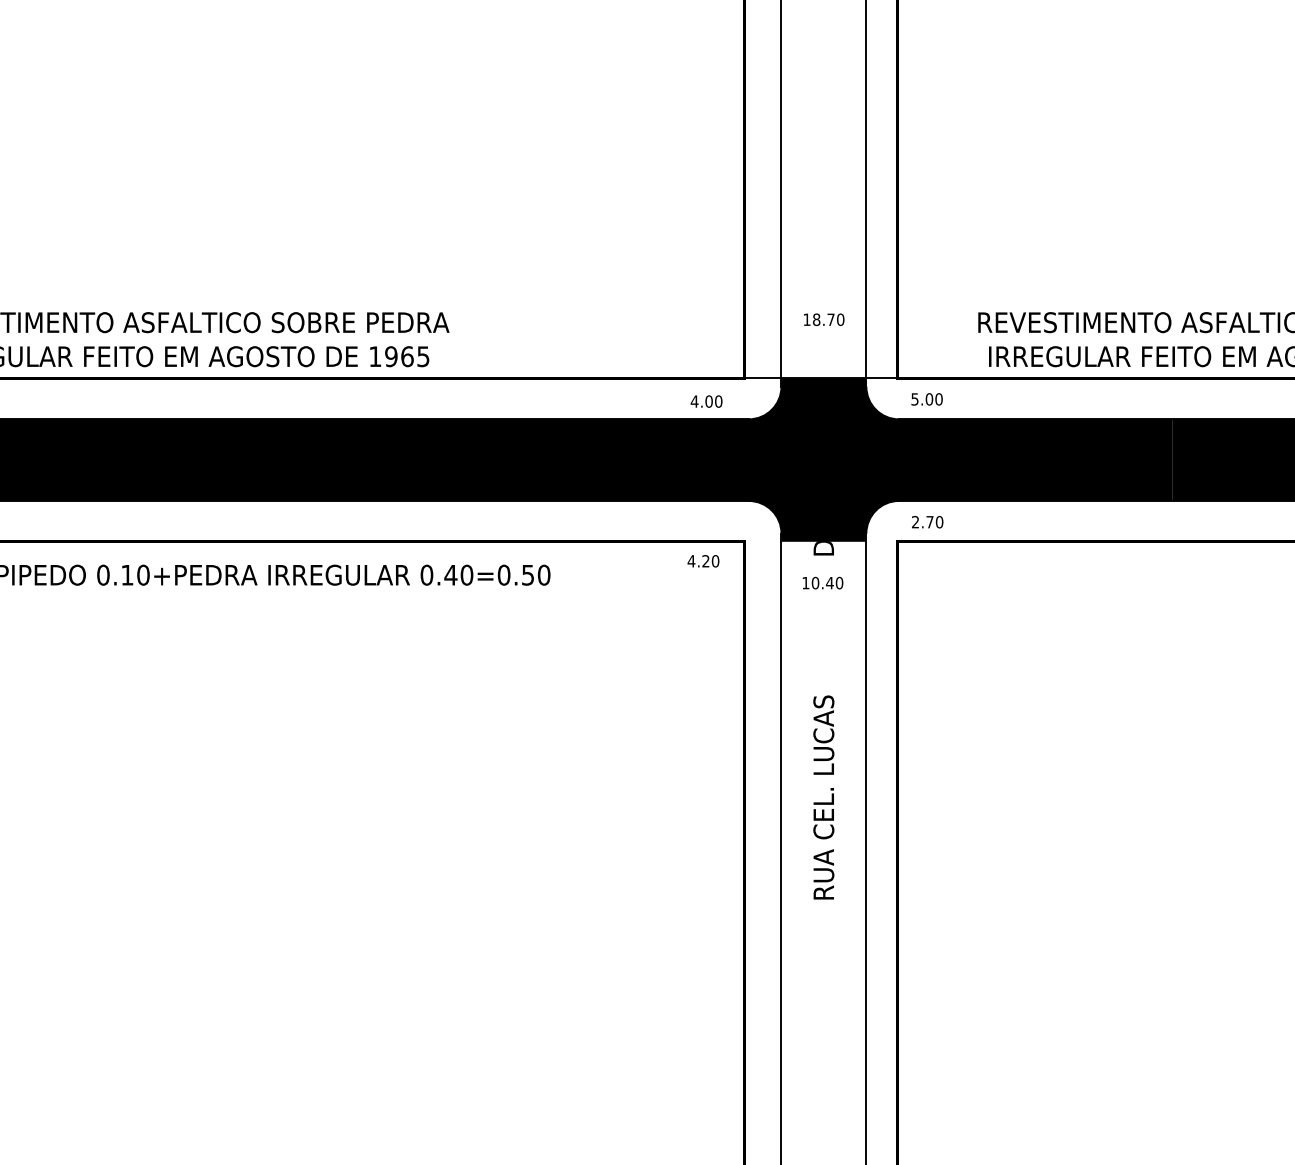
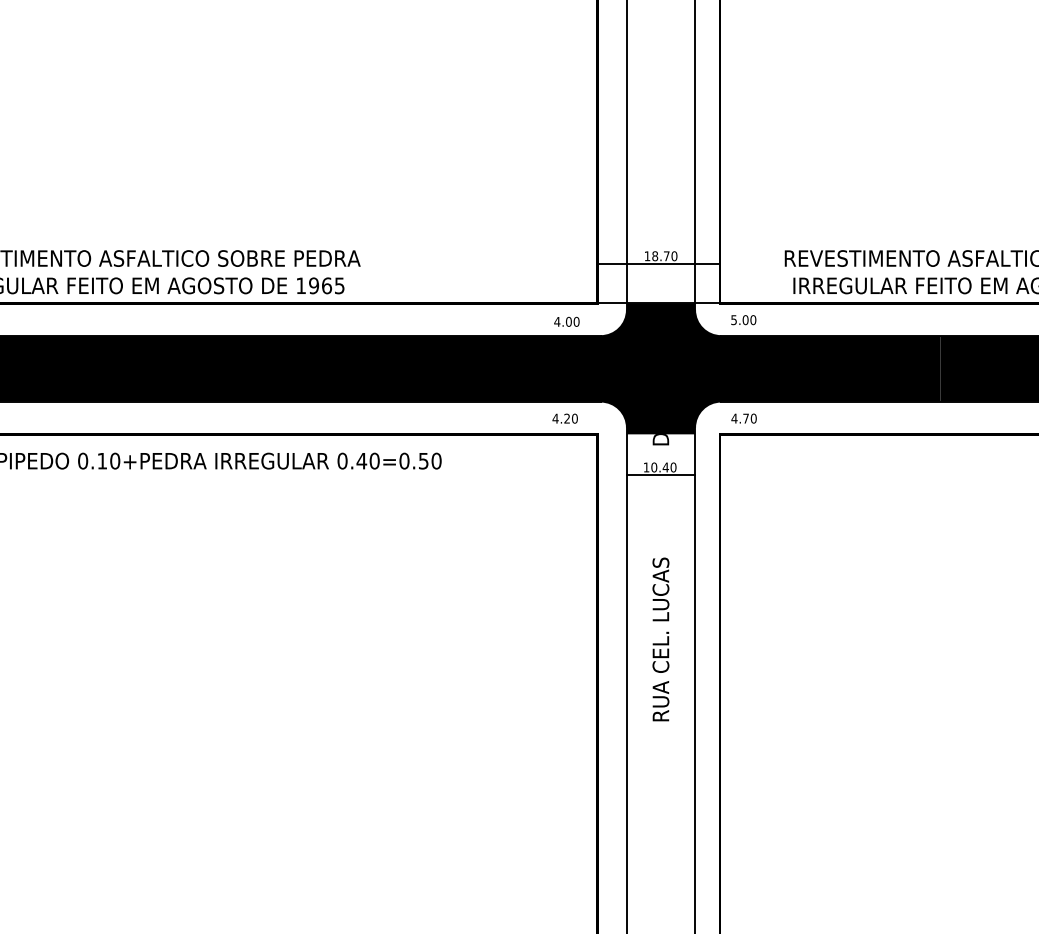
line: (820, 329) -> (658, 264), added
text: (915, 521) -> (734, 418), 2.70 -> 4.70
text: (703, 561) -> (565, 418), moved
line: (823, 592) -> (660, 475), added

